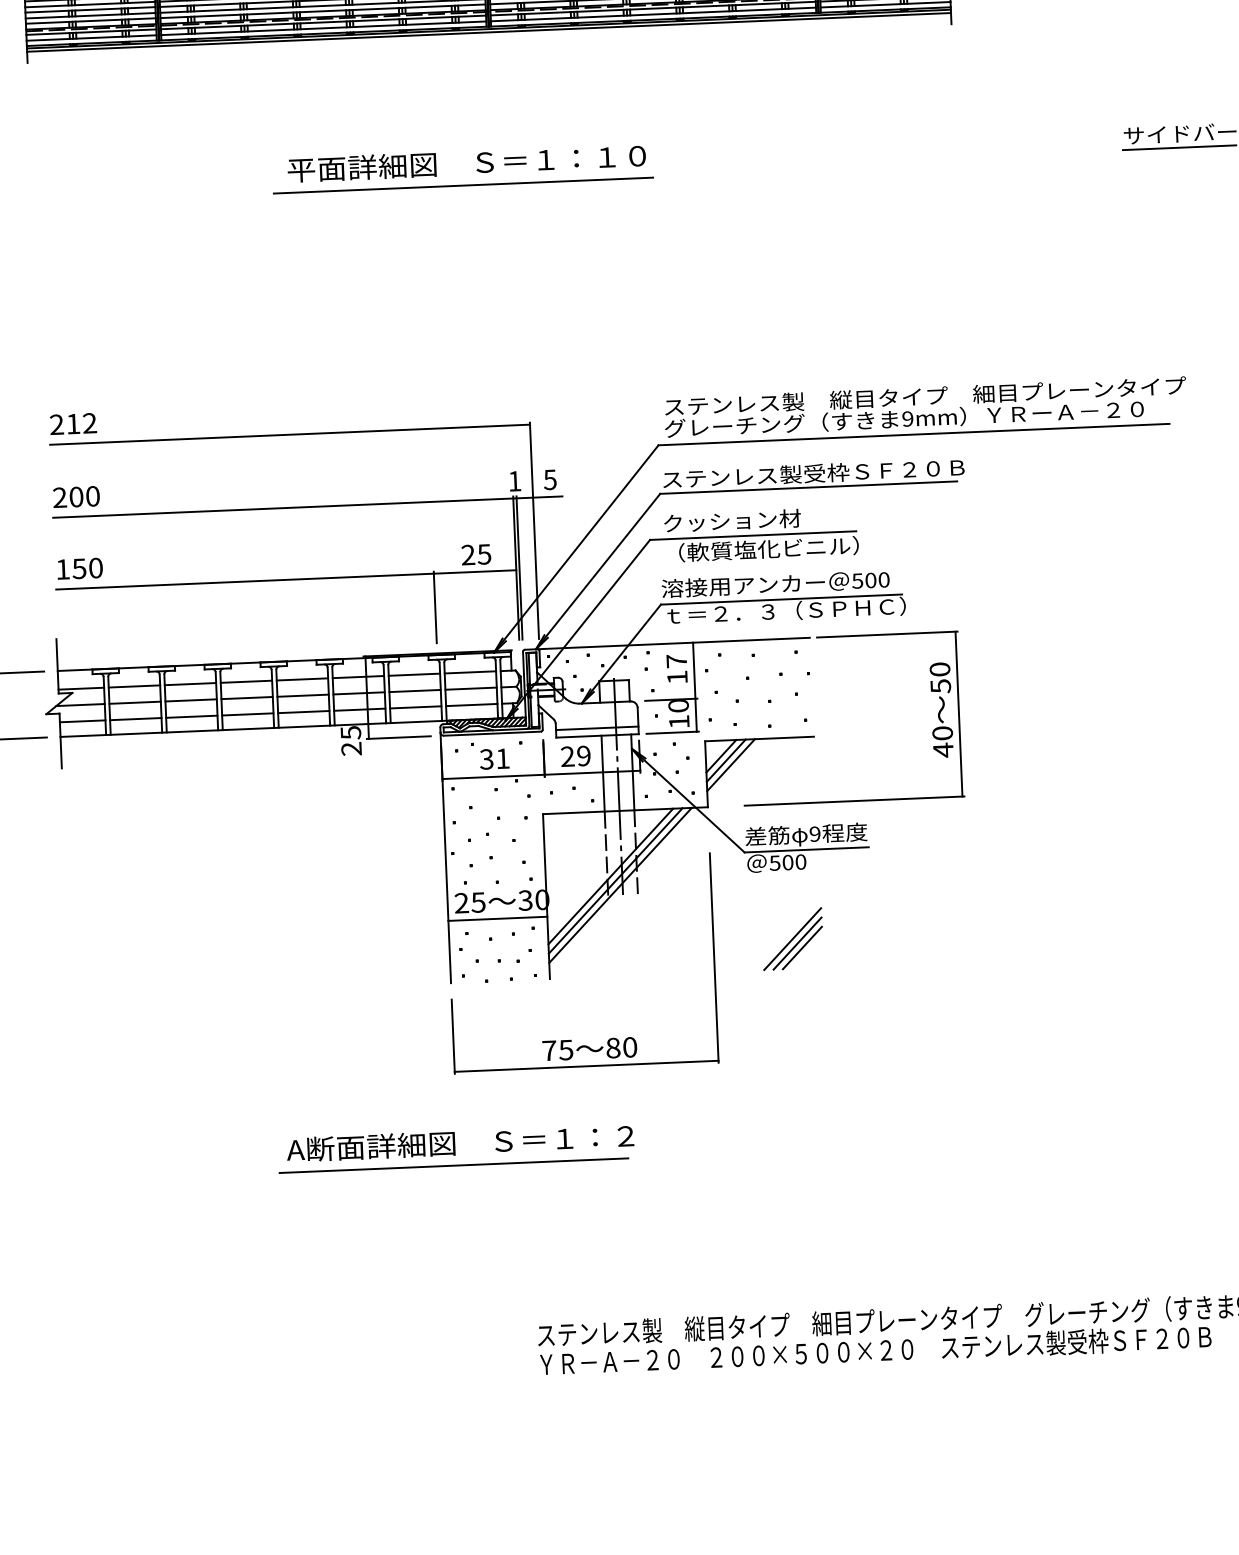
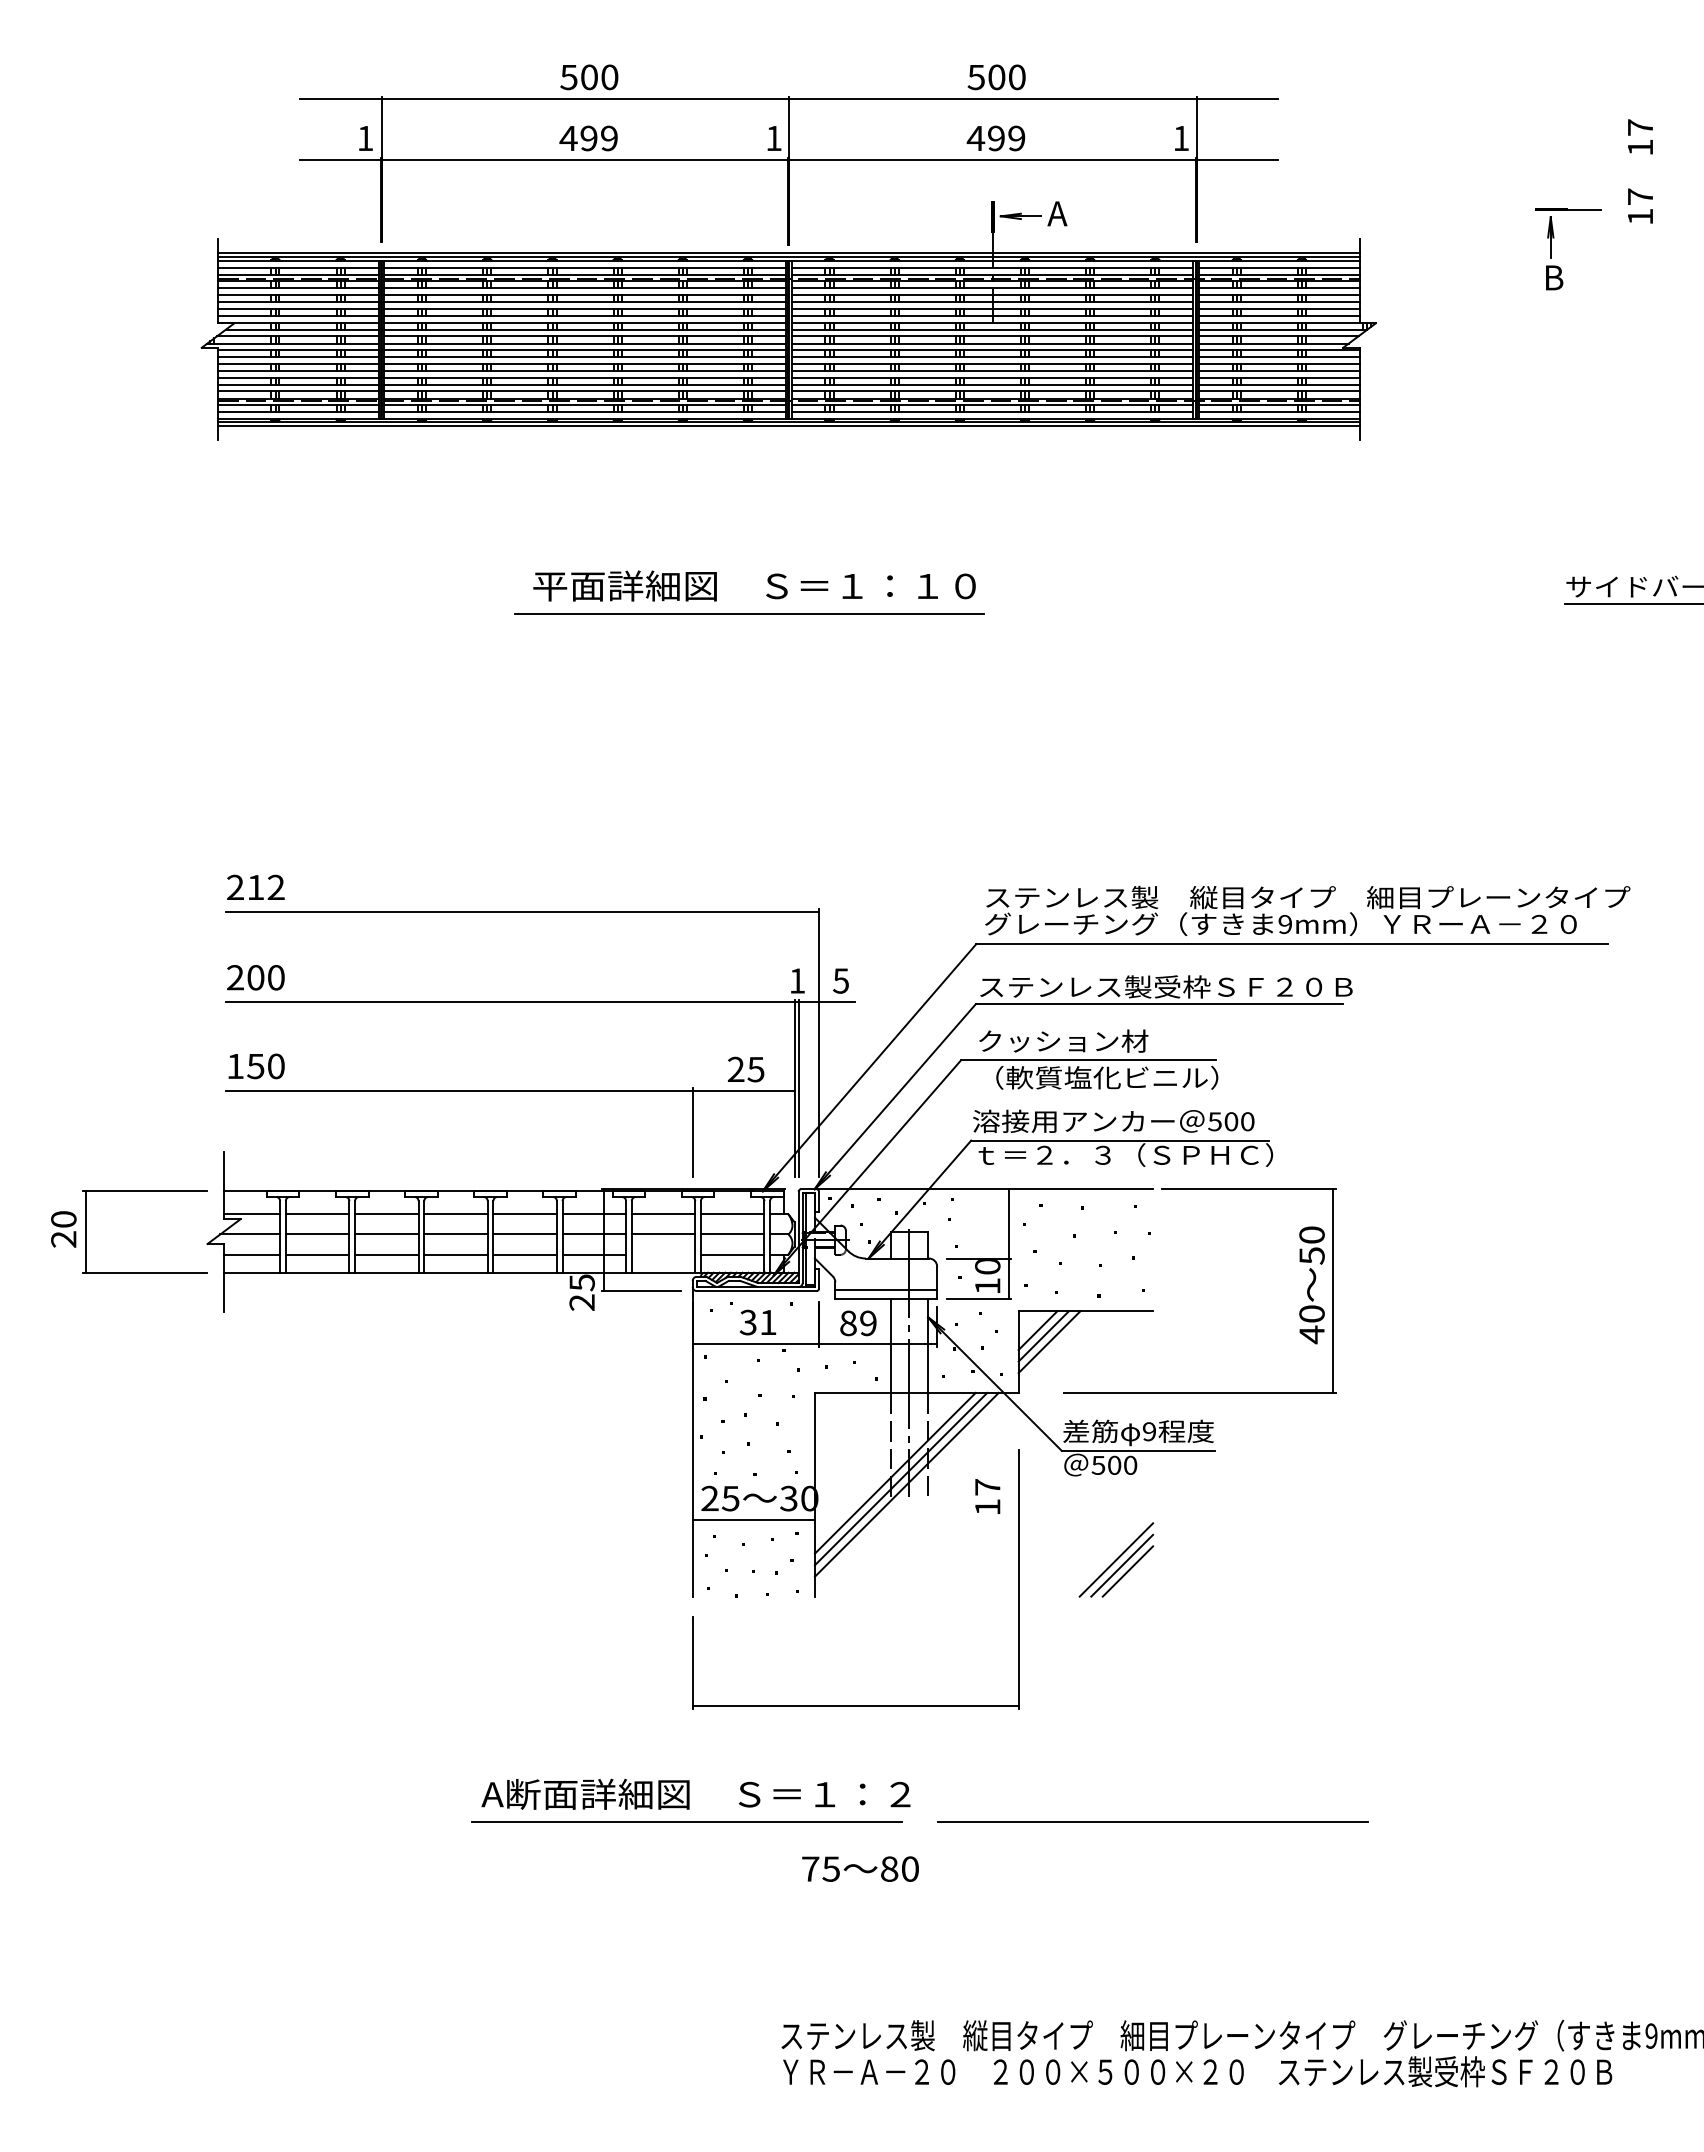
text: (676, 668) -> (987, 1496), moved
line: (415, 707) -> (663, 1254), removed
text: (567, 756) -> (848, 1323), 29 -> 89
text: (589, 1048) -> (860, 1868), moved
line: (830, 1149) -> (1152, 1821), added

